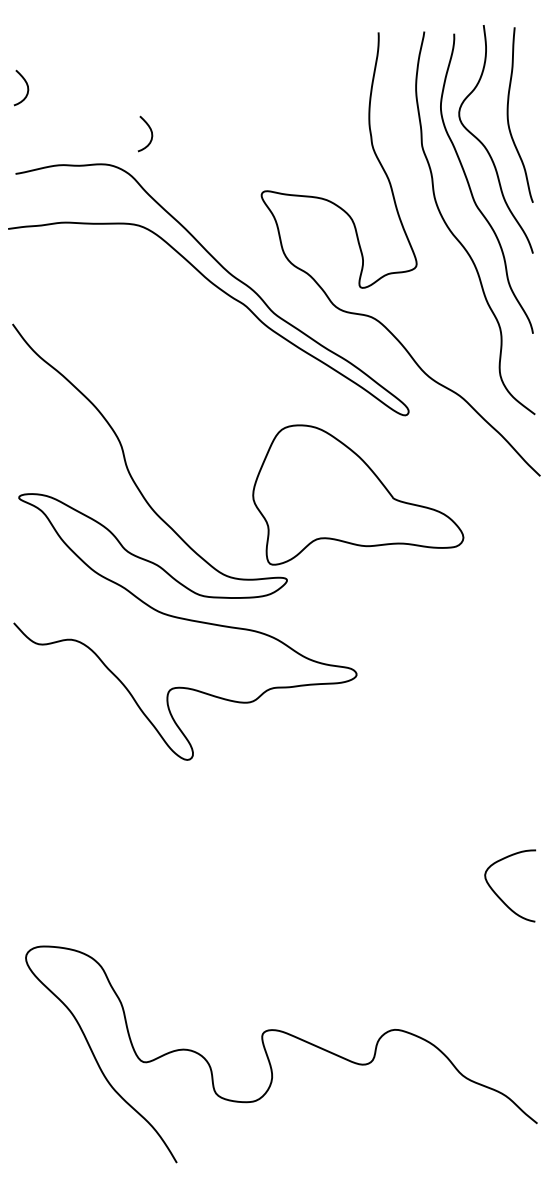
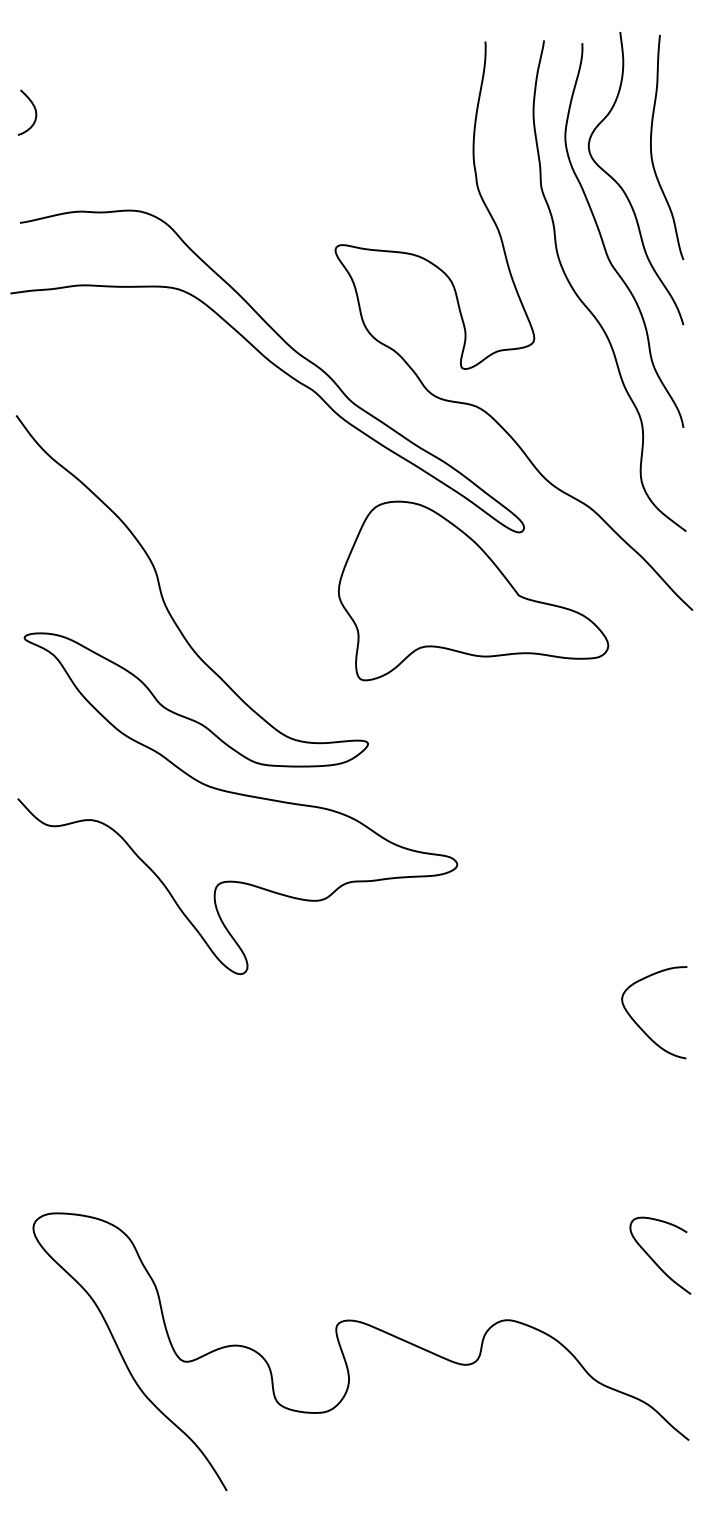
curve: (150, 131) -> (193, 168), removed
part: (358, 494) -> (473, 590), moved
curve: (499, 896) -> (640, 1026), moved
curve: (509, 981) -> (653, 1258), added

